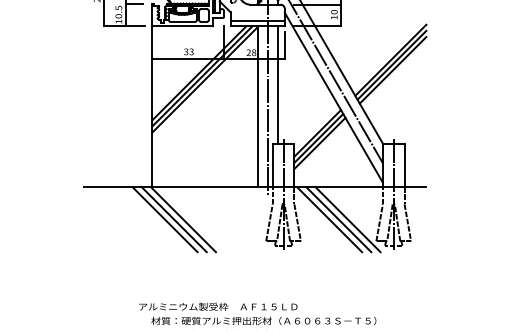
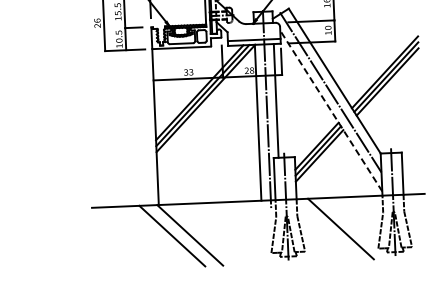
line: (333, 97) -> (330, 110), solid -> dashed
line: (173, 219) -> (180, 235), removed
line: (329, 219) -> (331, 229), removed
line: (347, 219) -> (349, 228), removed

